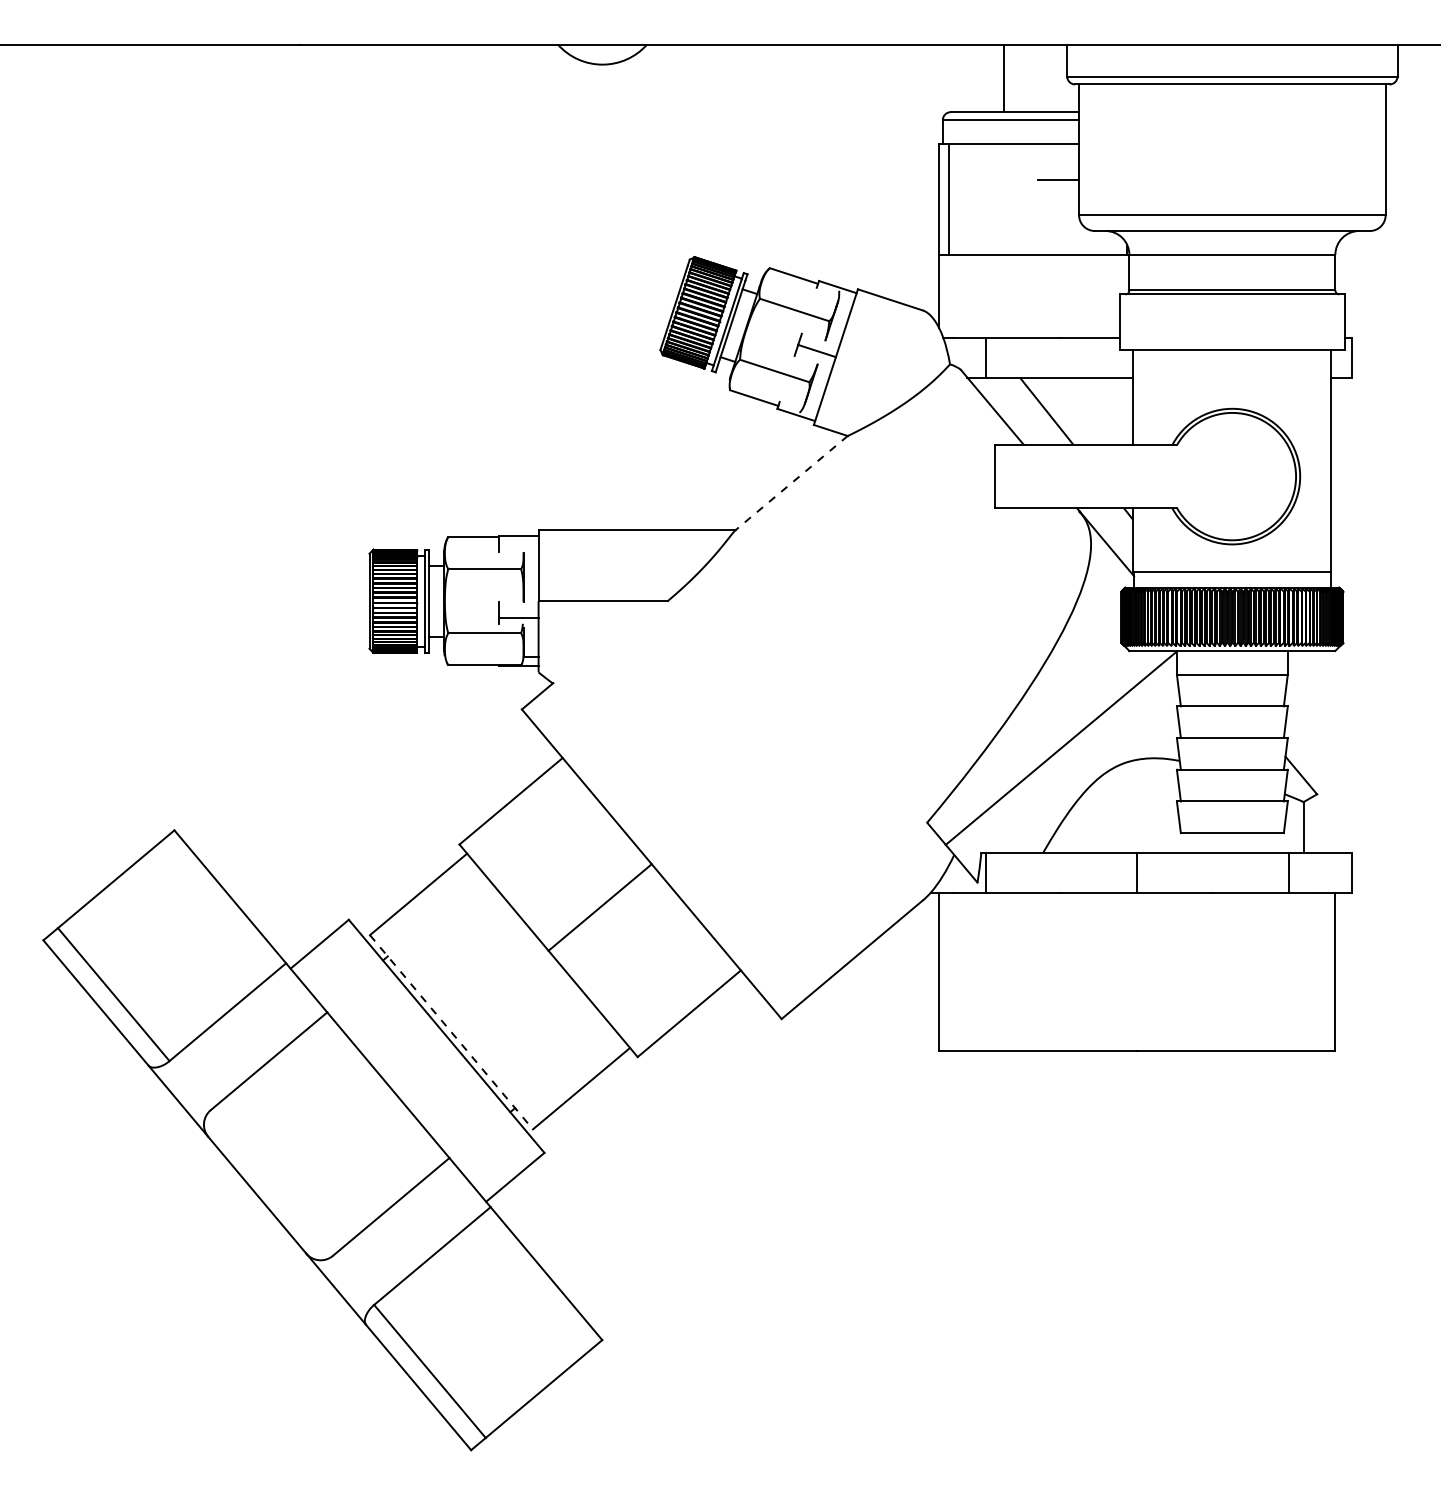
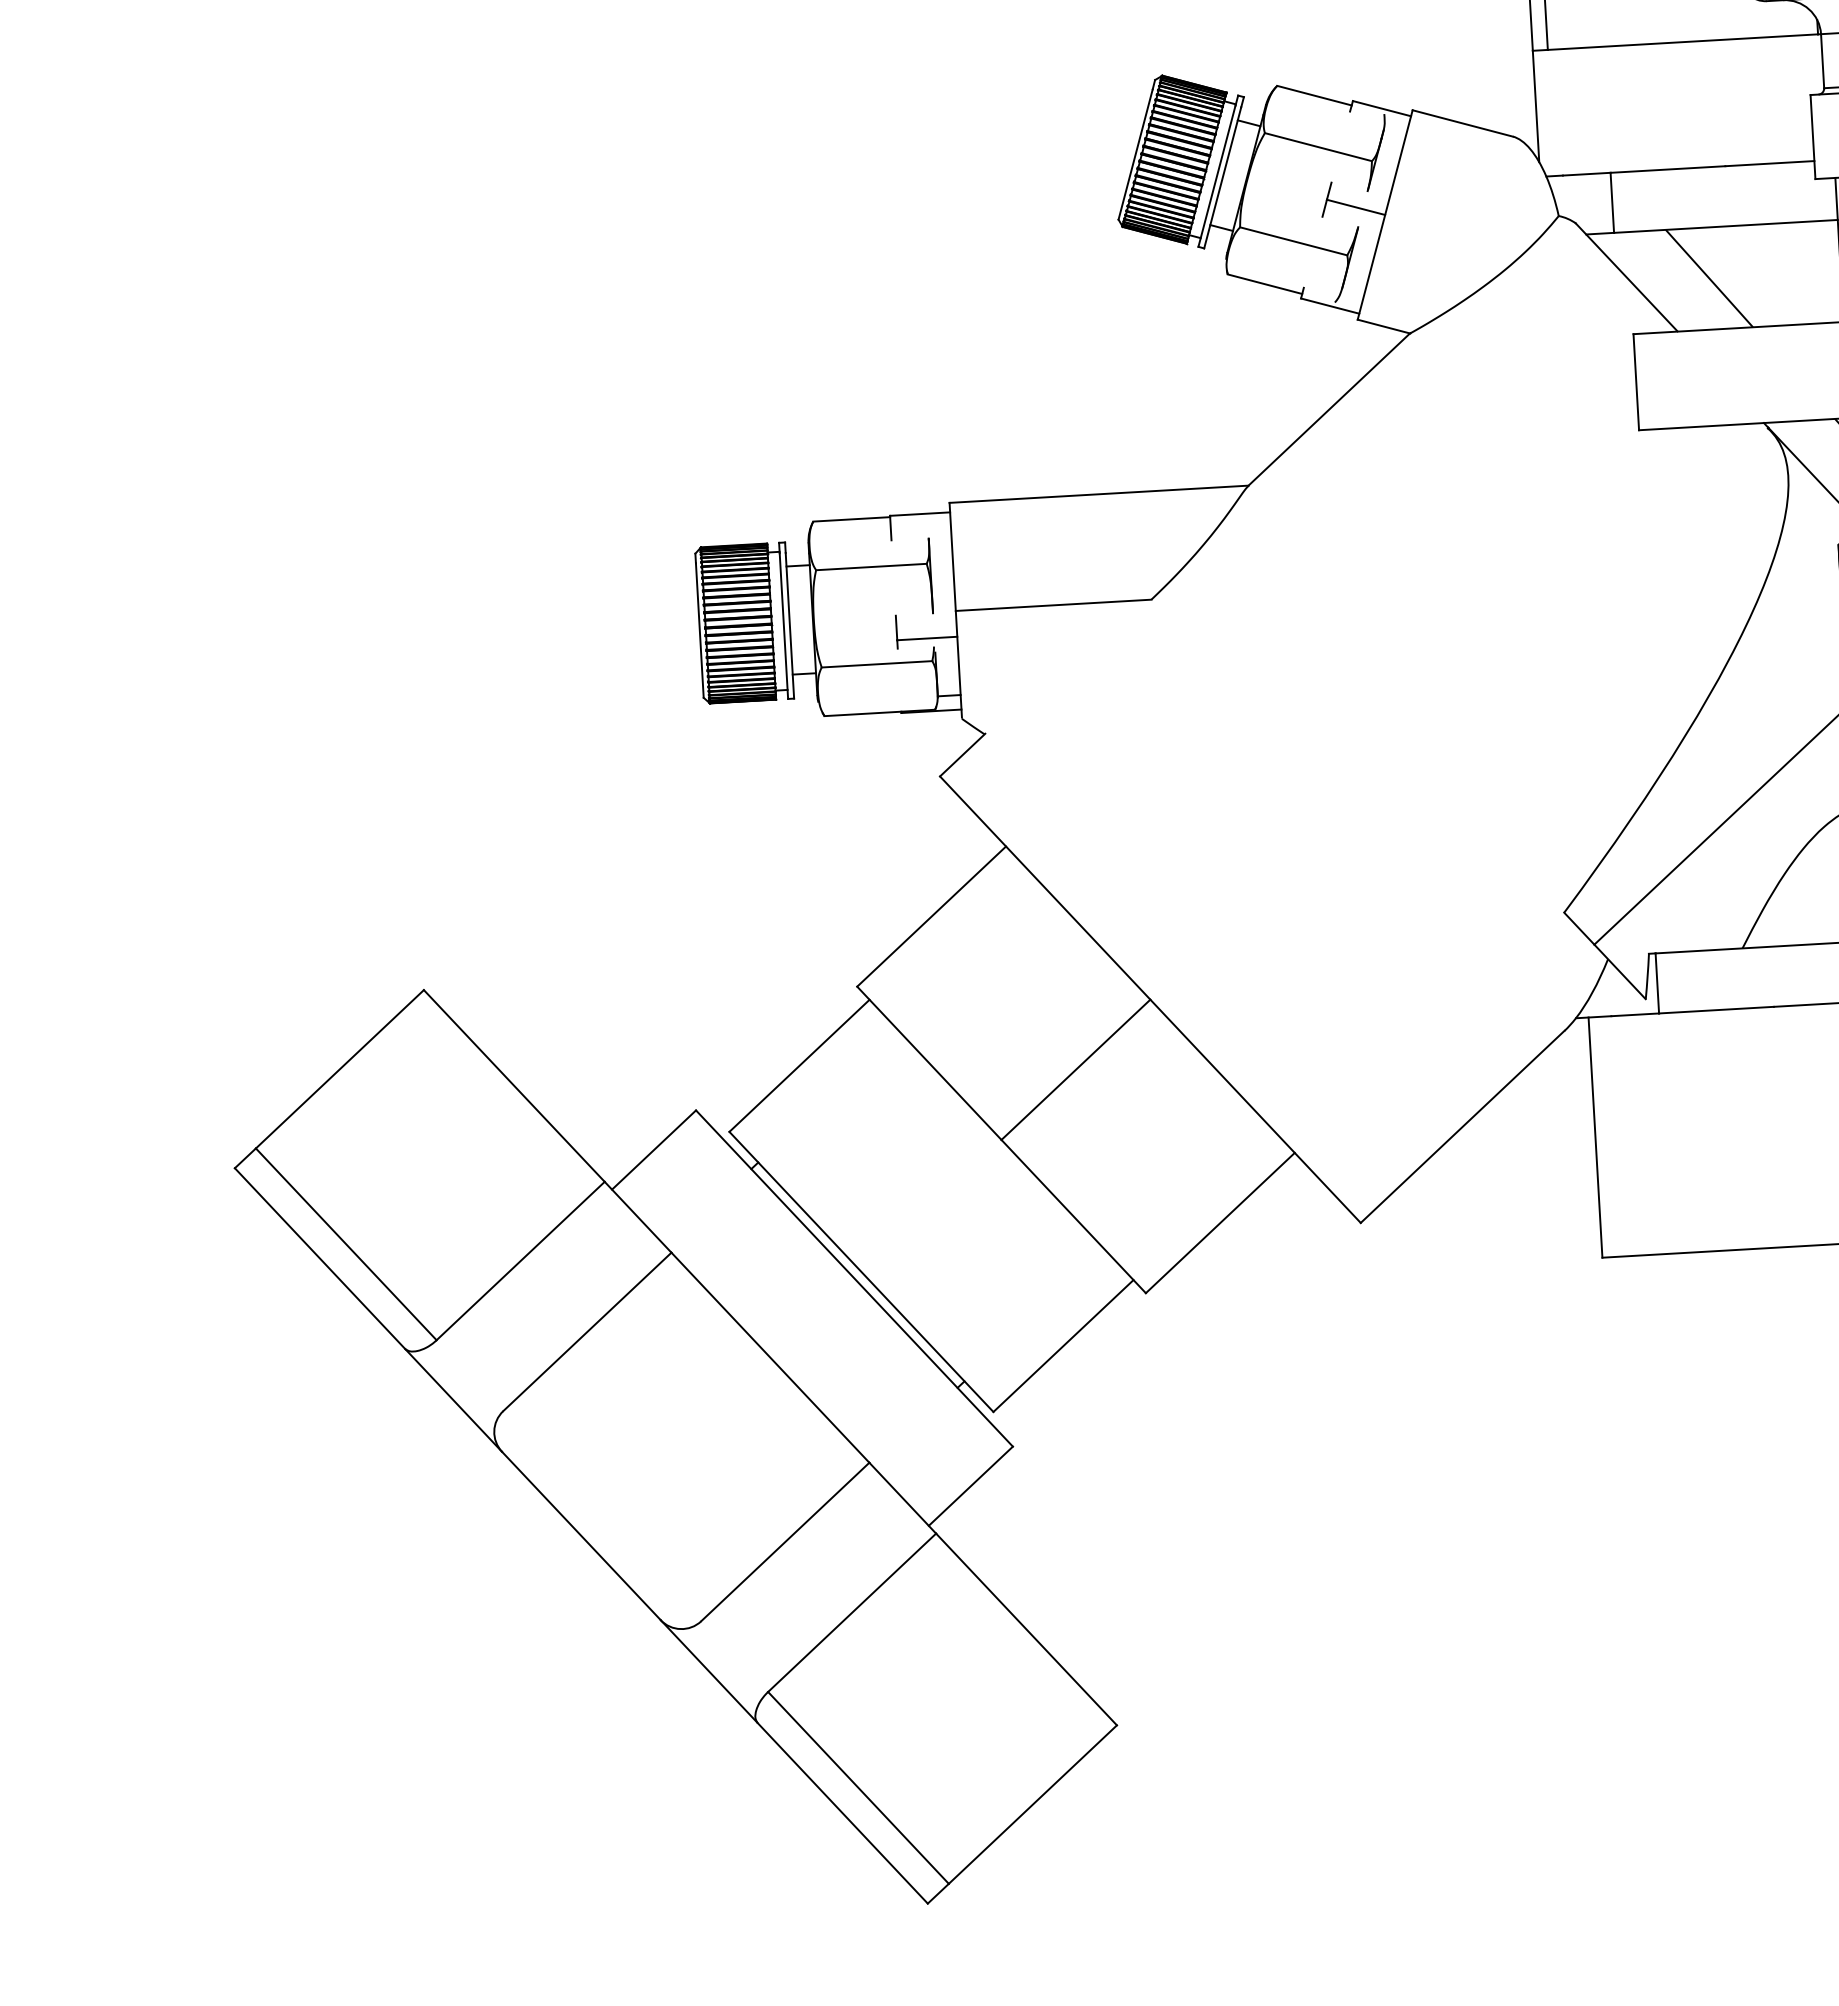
line: (791, 483) -> (1328, 410), dashed -> solid
line: (451, 1032) -> (861, 1272), dashed -> solid

